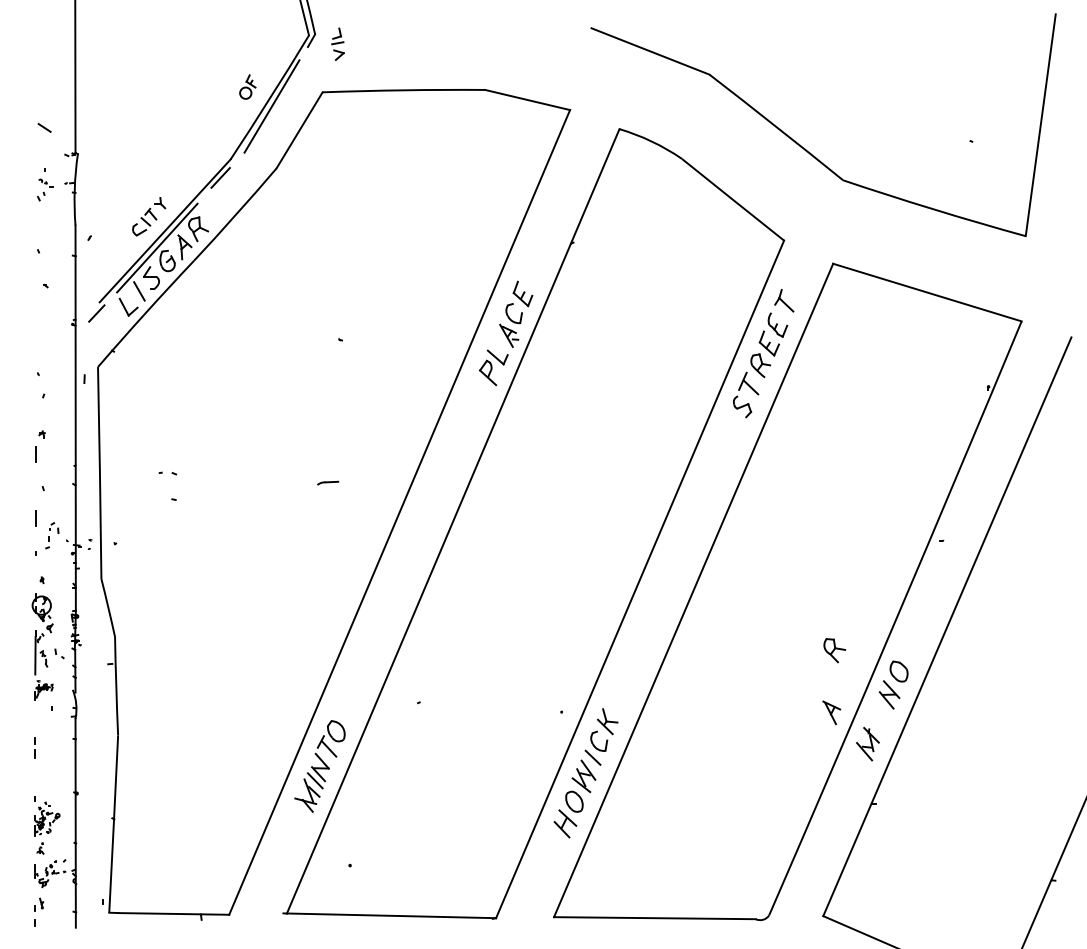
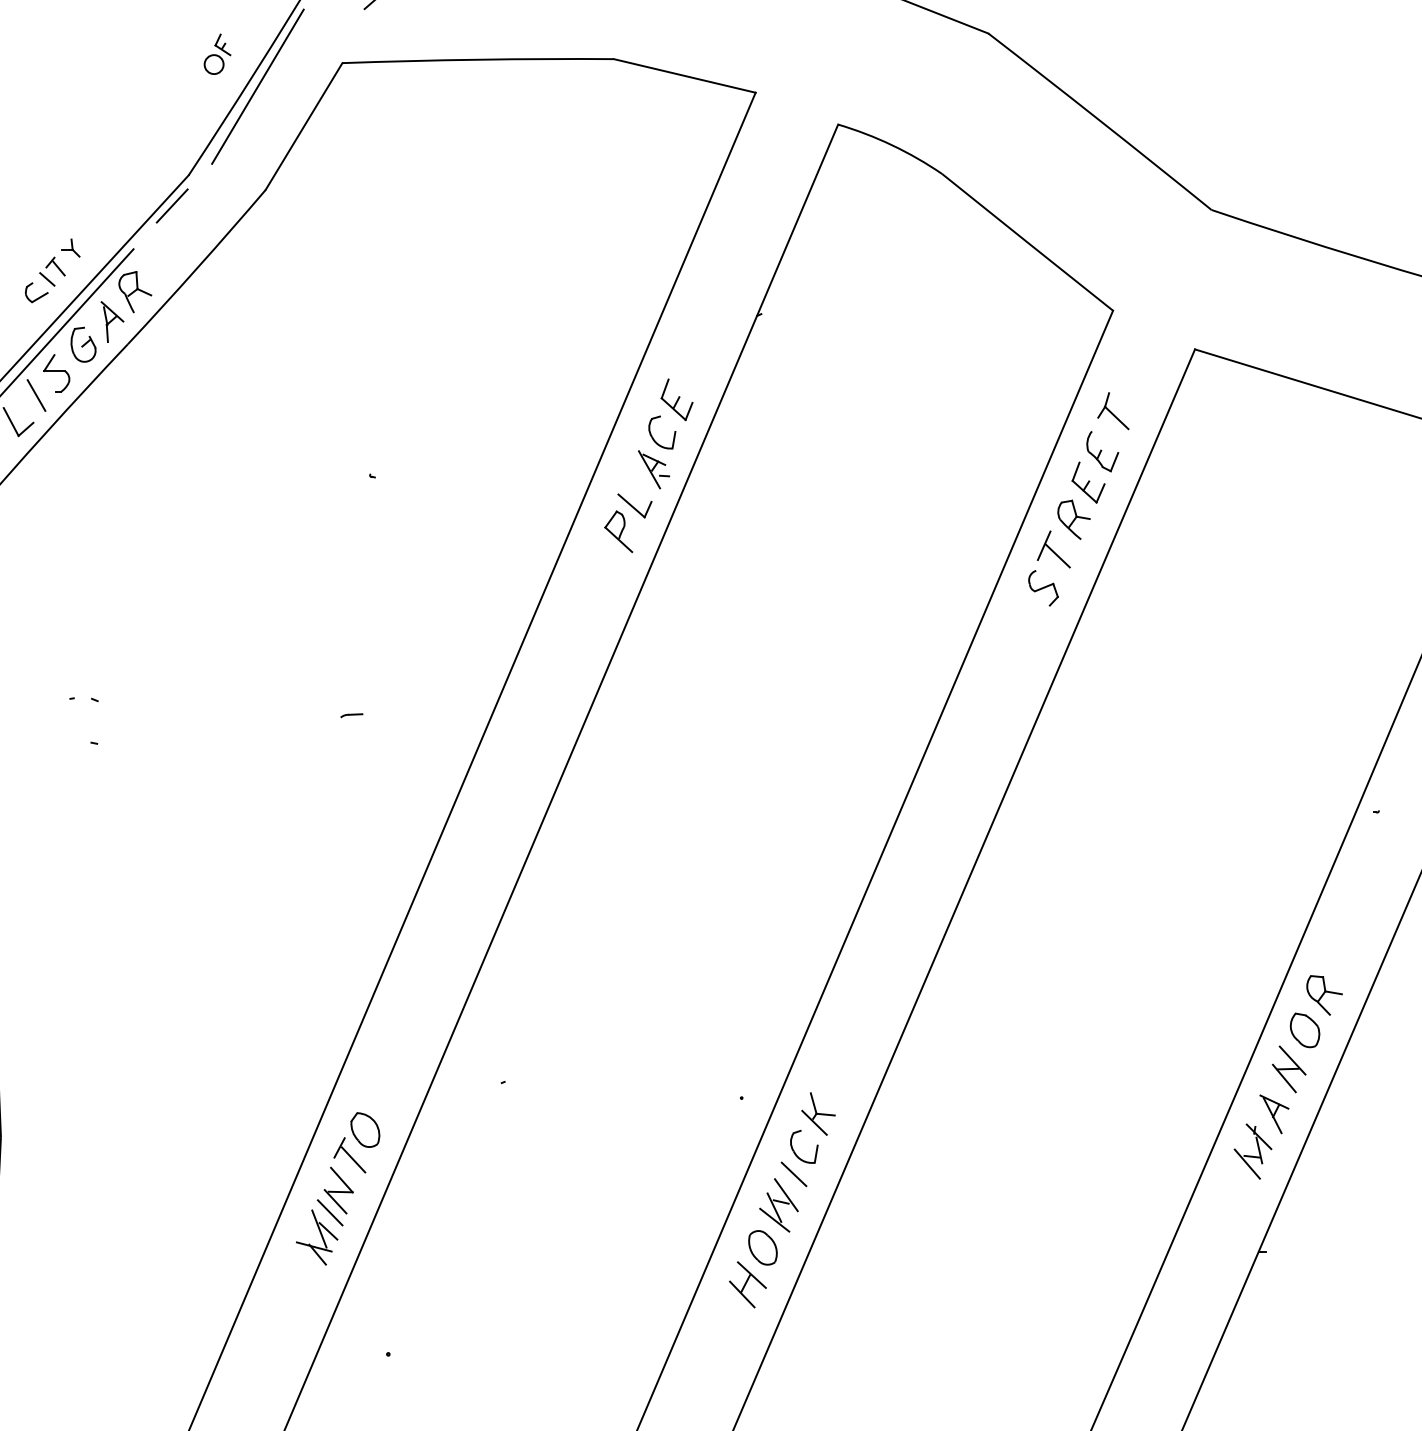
part: (328, 482) -> (352, 714), size x0.62
part: (834, 650) -> (1324, 995), moved
part: (831, 712) -> (1274, 1113), moved

